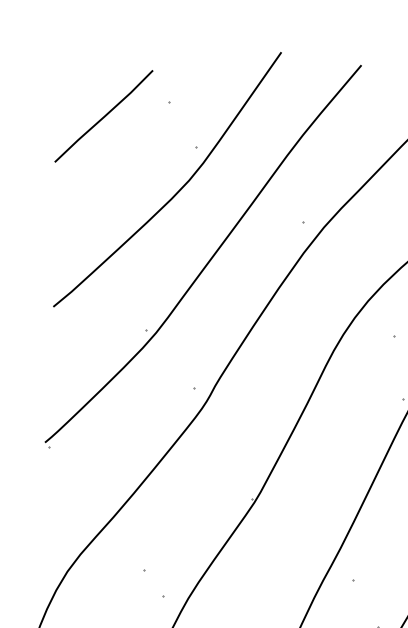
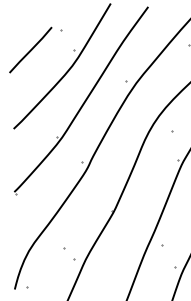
line: (103, 115) -> (30, 49), moved

